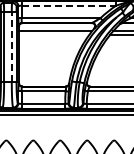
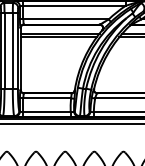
line: (69, 5) -> (75, 5), dashed -> solid
line: (54, 34) -> (58, 37), added
line: (11, 47) -> (12, 51), dashed -> solid

